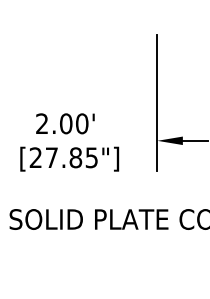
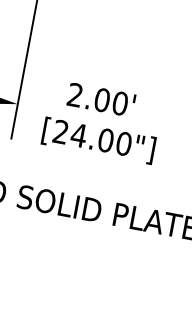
text: (71, 157) -> (101, 139), [27.85"] -> [24.00"]

